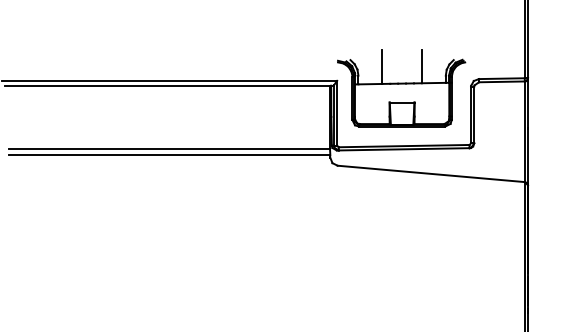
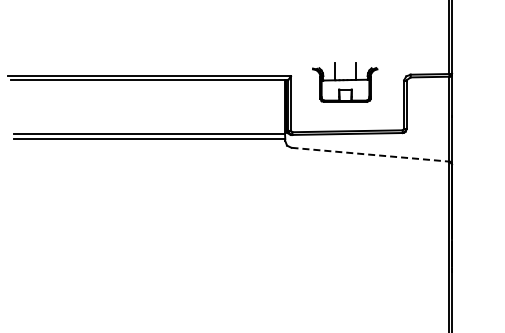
part: (400, 88) -> (344, 82), size x0.6
line: (431, 173) -> (370, 154), solid -> dashed

